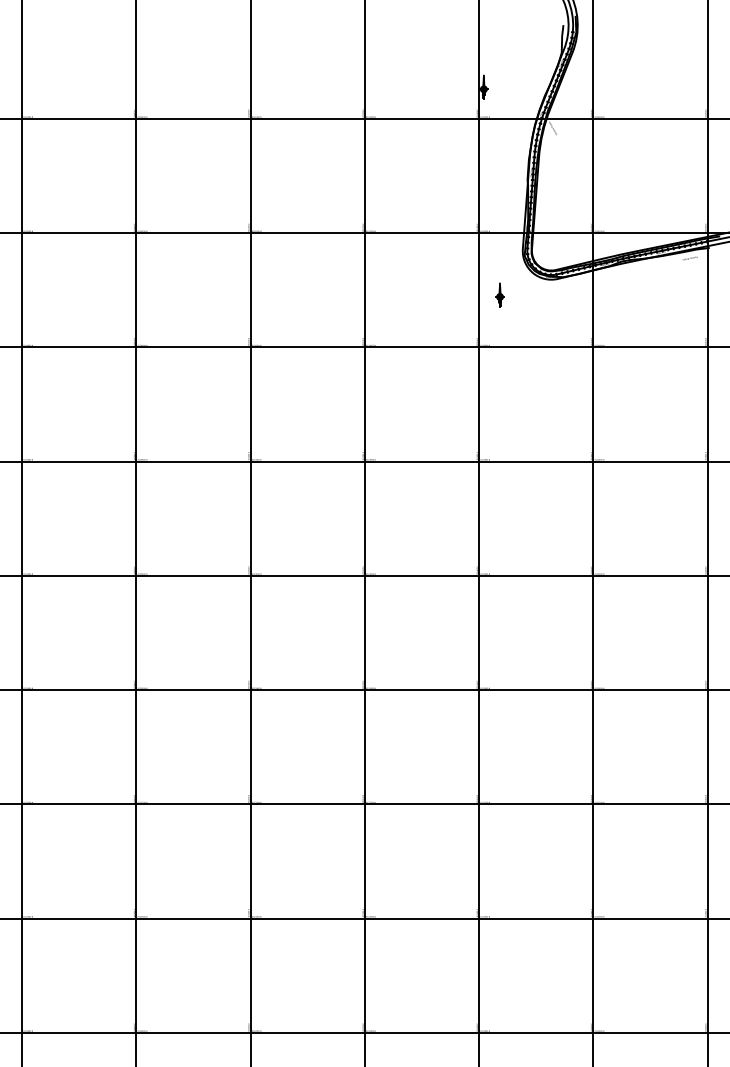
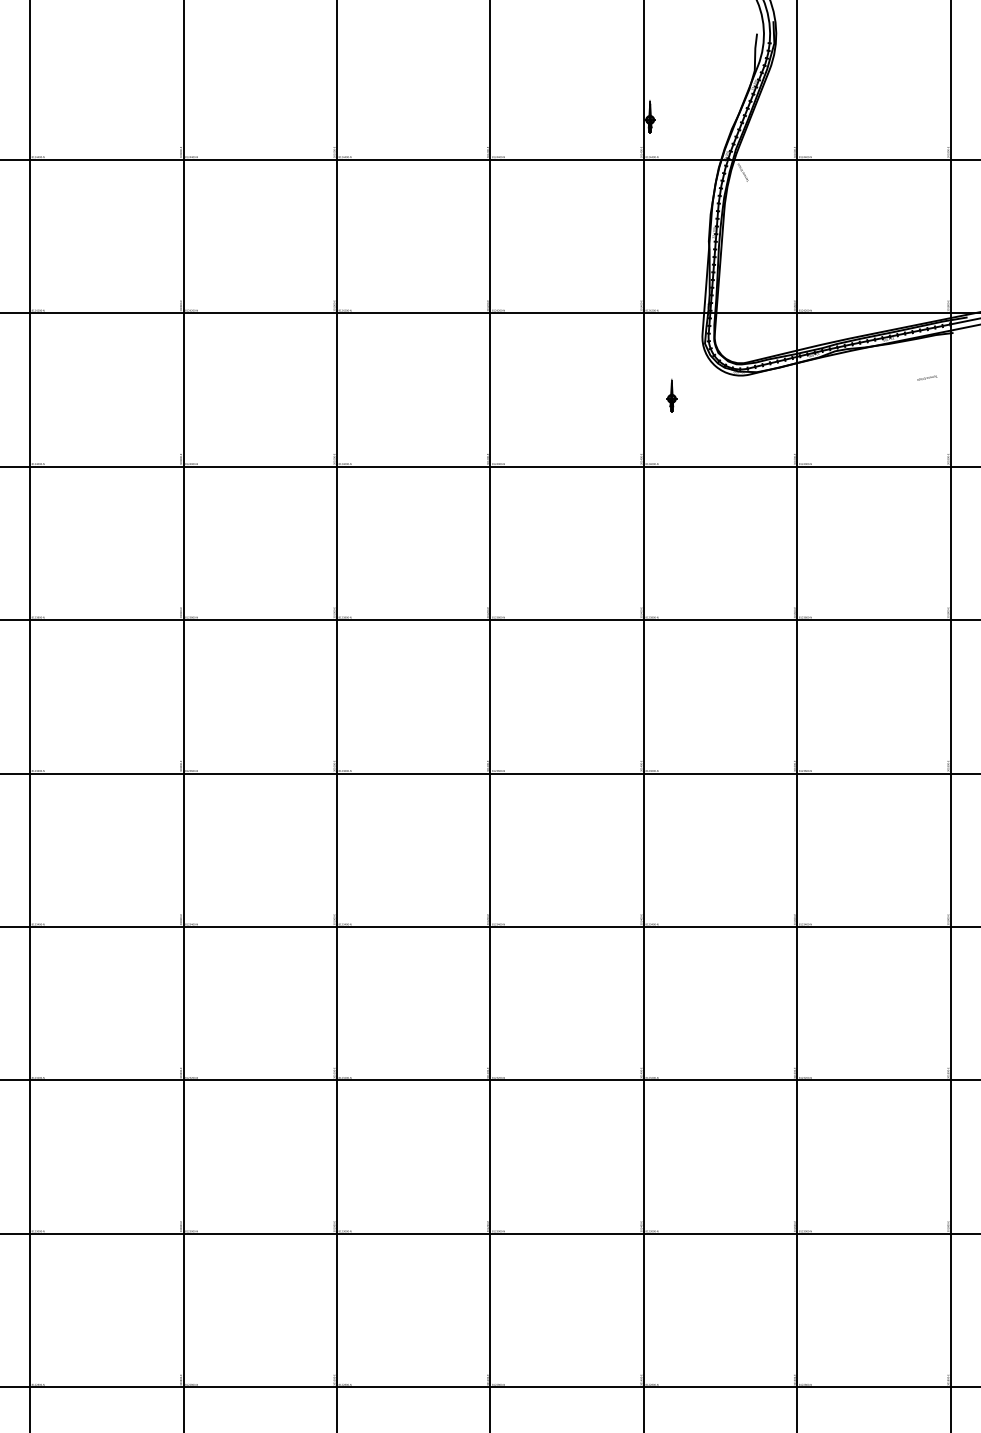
text: (690, 258) -> (927, 377), moved

